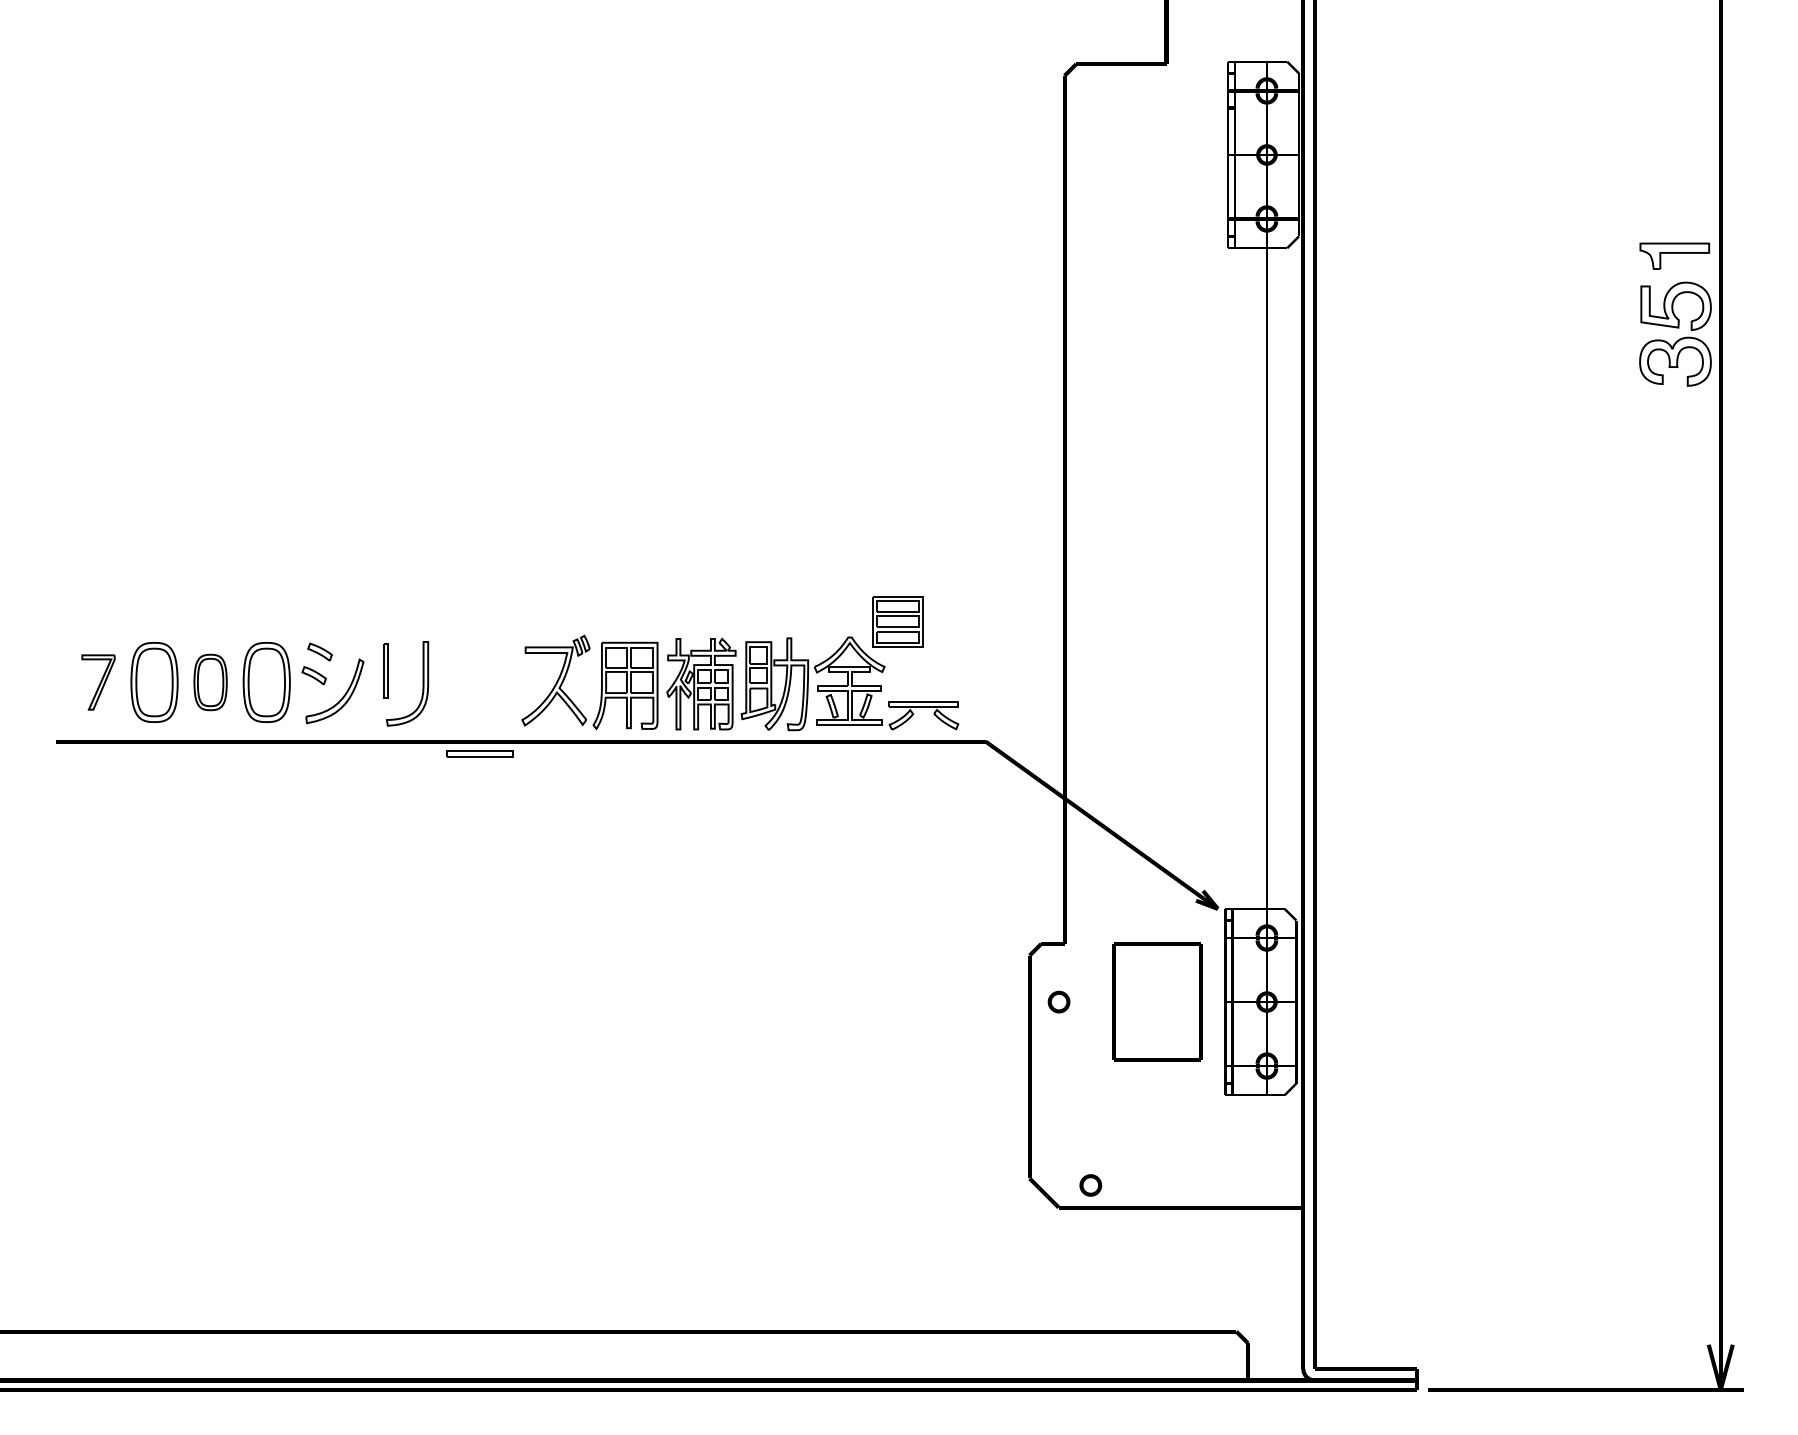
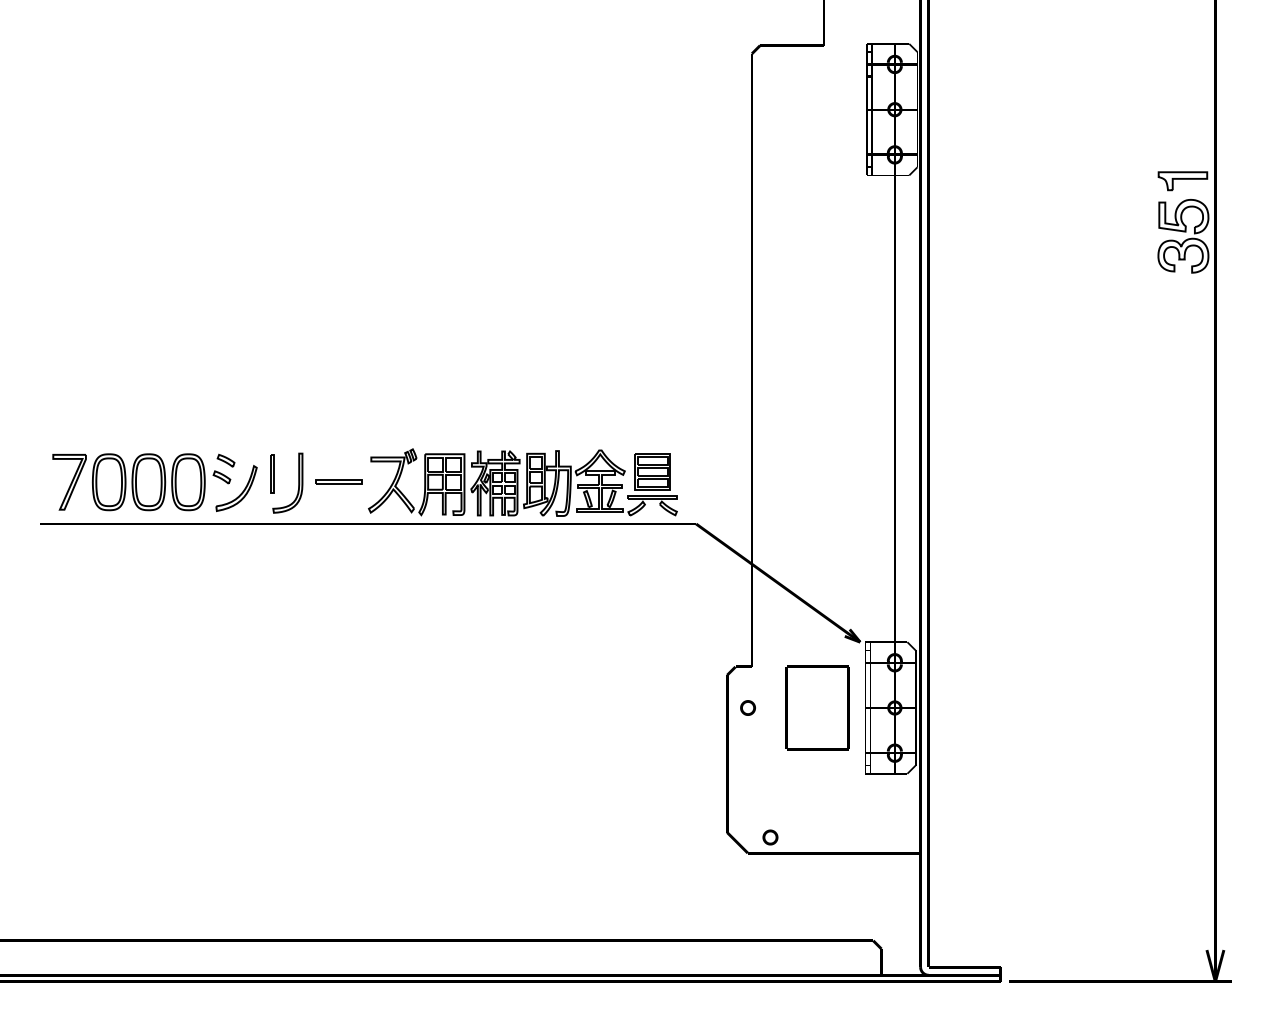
part: (897, 621) -> (652, 471), moved
part: (98, 682) -> (69, 482), size x1.43
part: (210, 682) -> (148, 482), size x1.43
part: (479, 753) -> (338, 481), moved

